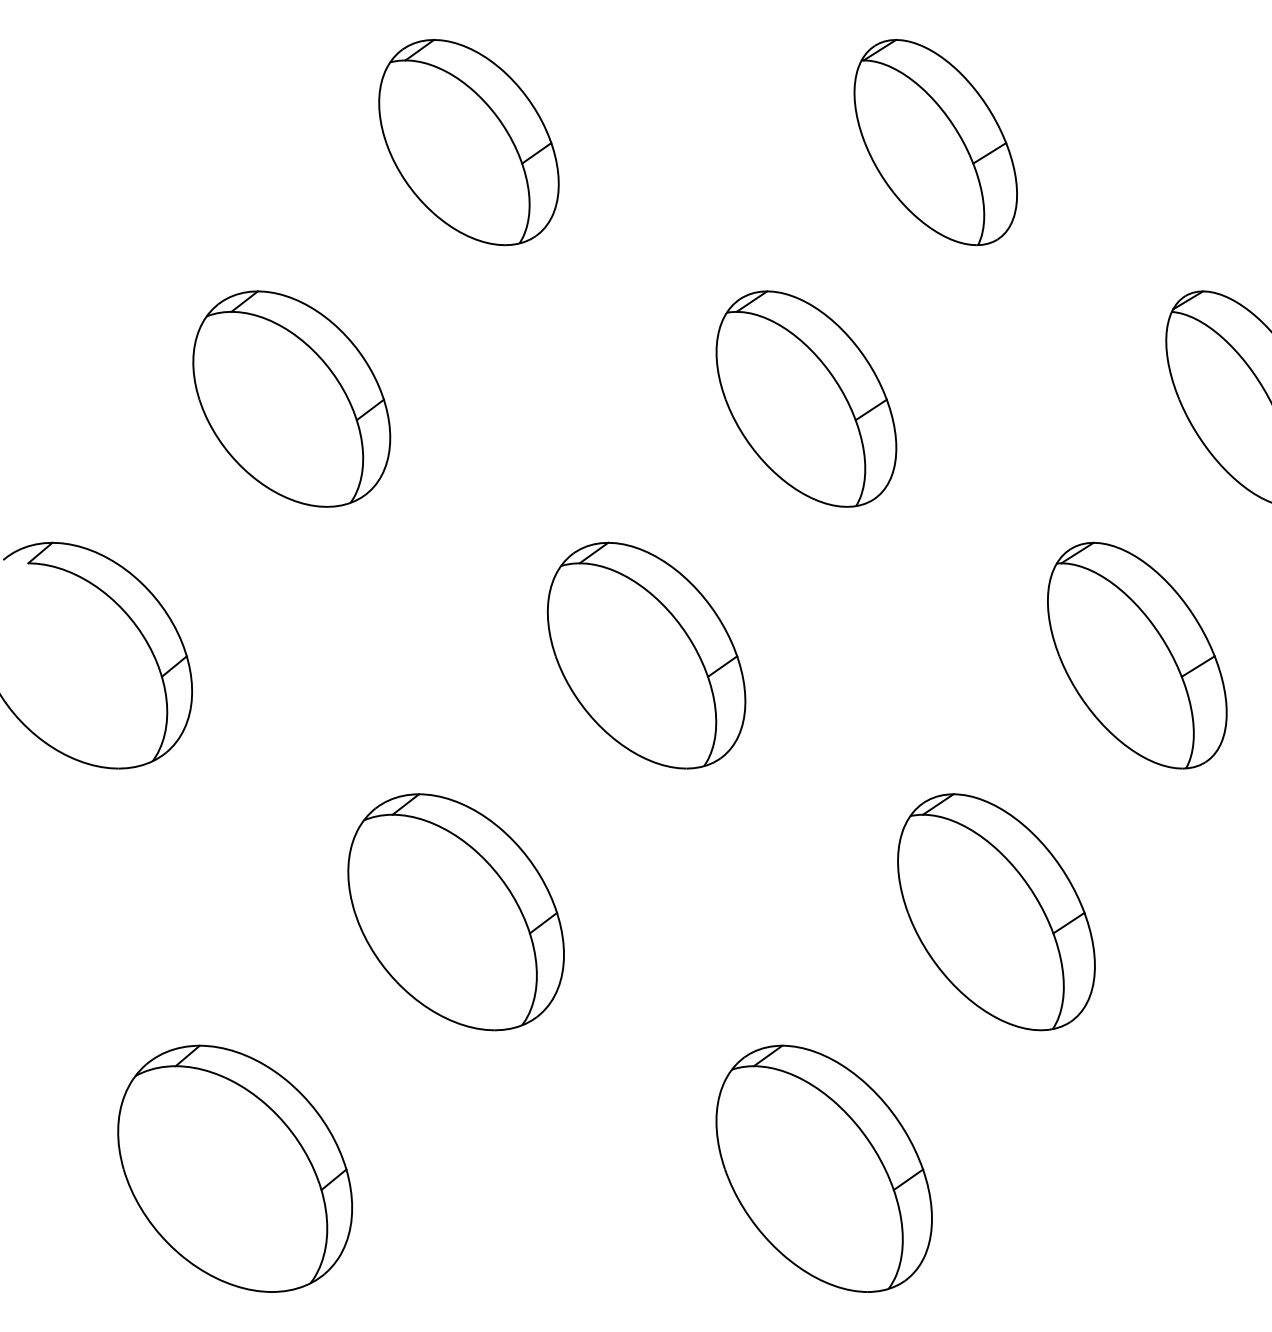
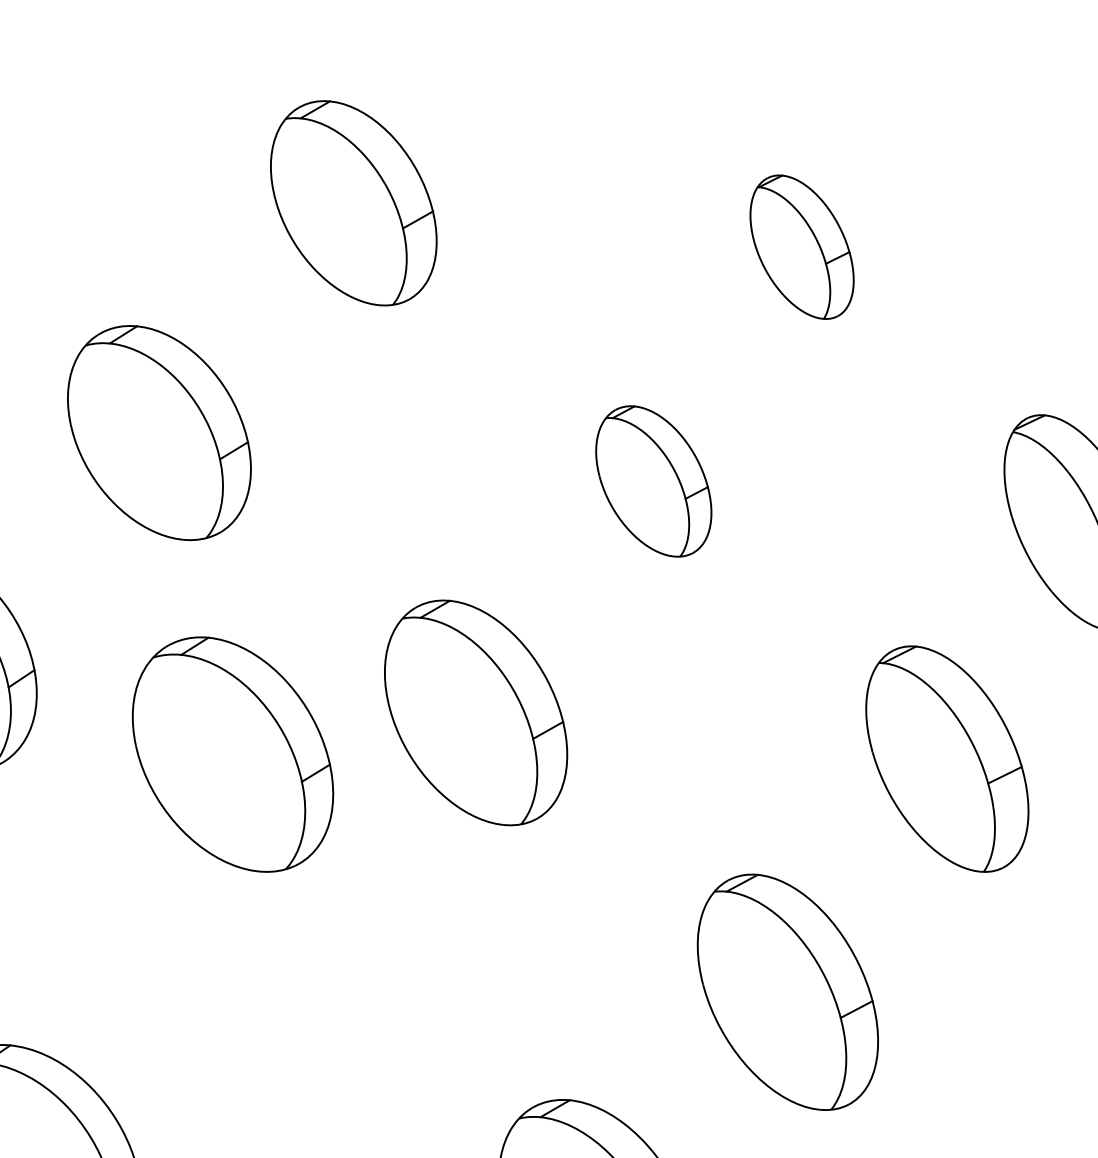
part: (935, 142) -> (801, 247), size x0.7
part: (806, 398) -> (653, 480), size x0.7
part: (455, 912) -> (232, 754), moved

